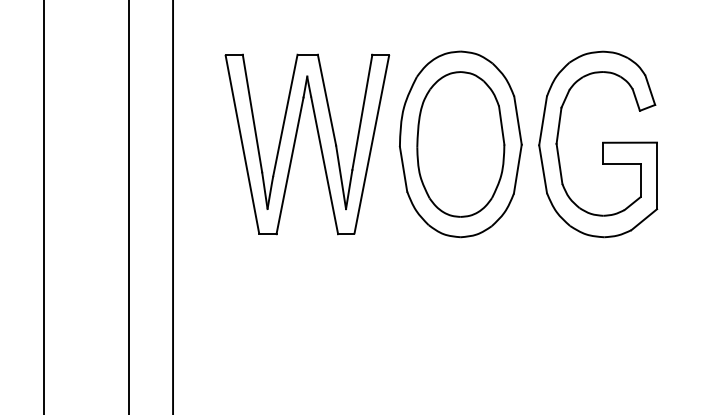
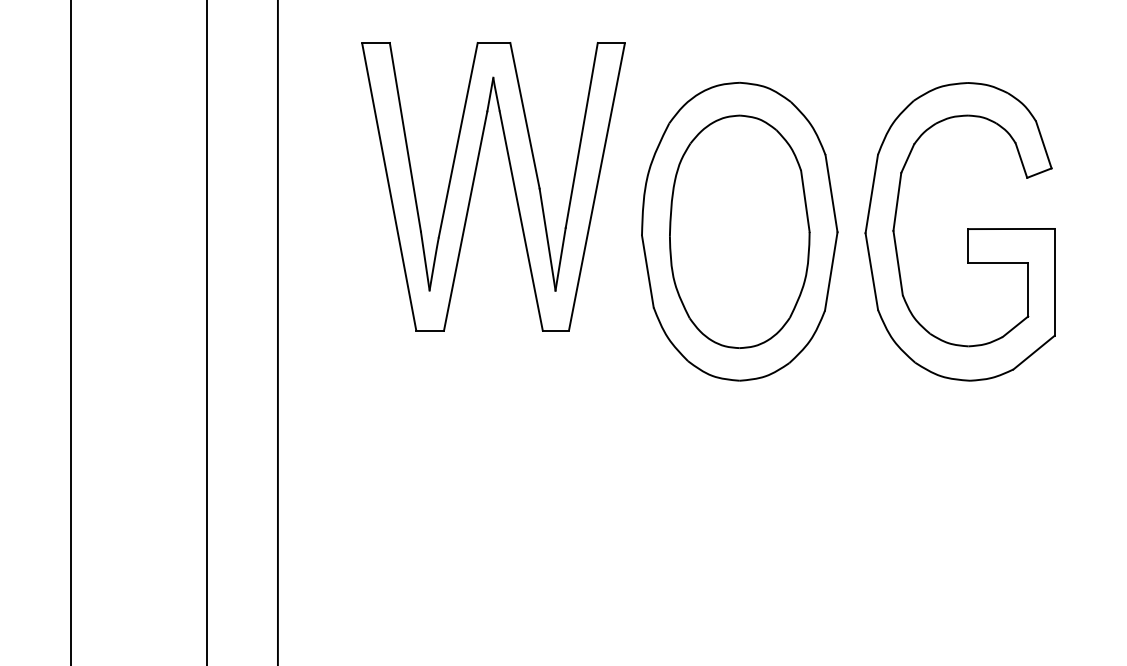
part: (318, 140) -> (511, 180), moved

